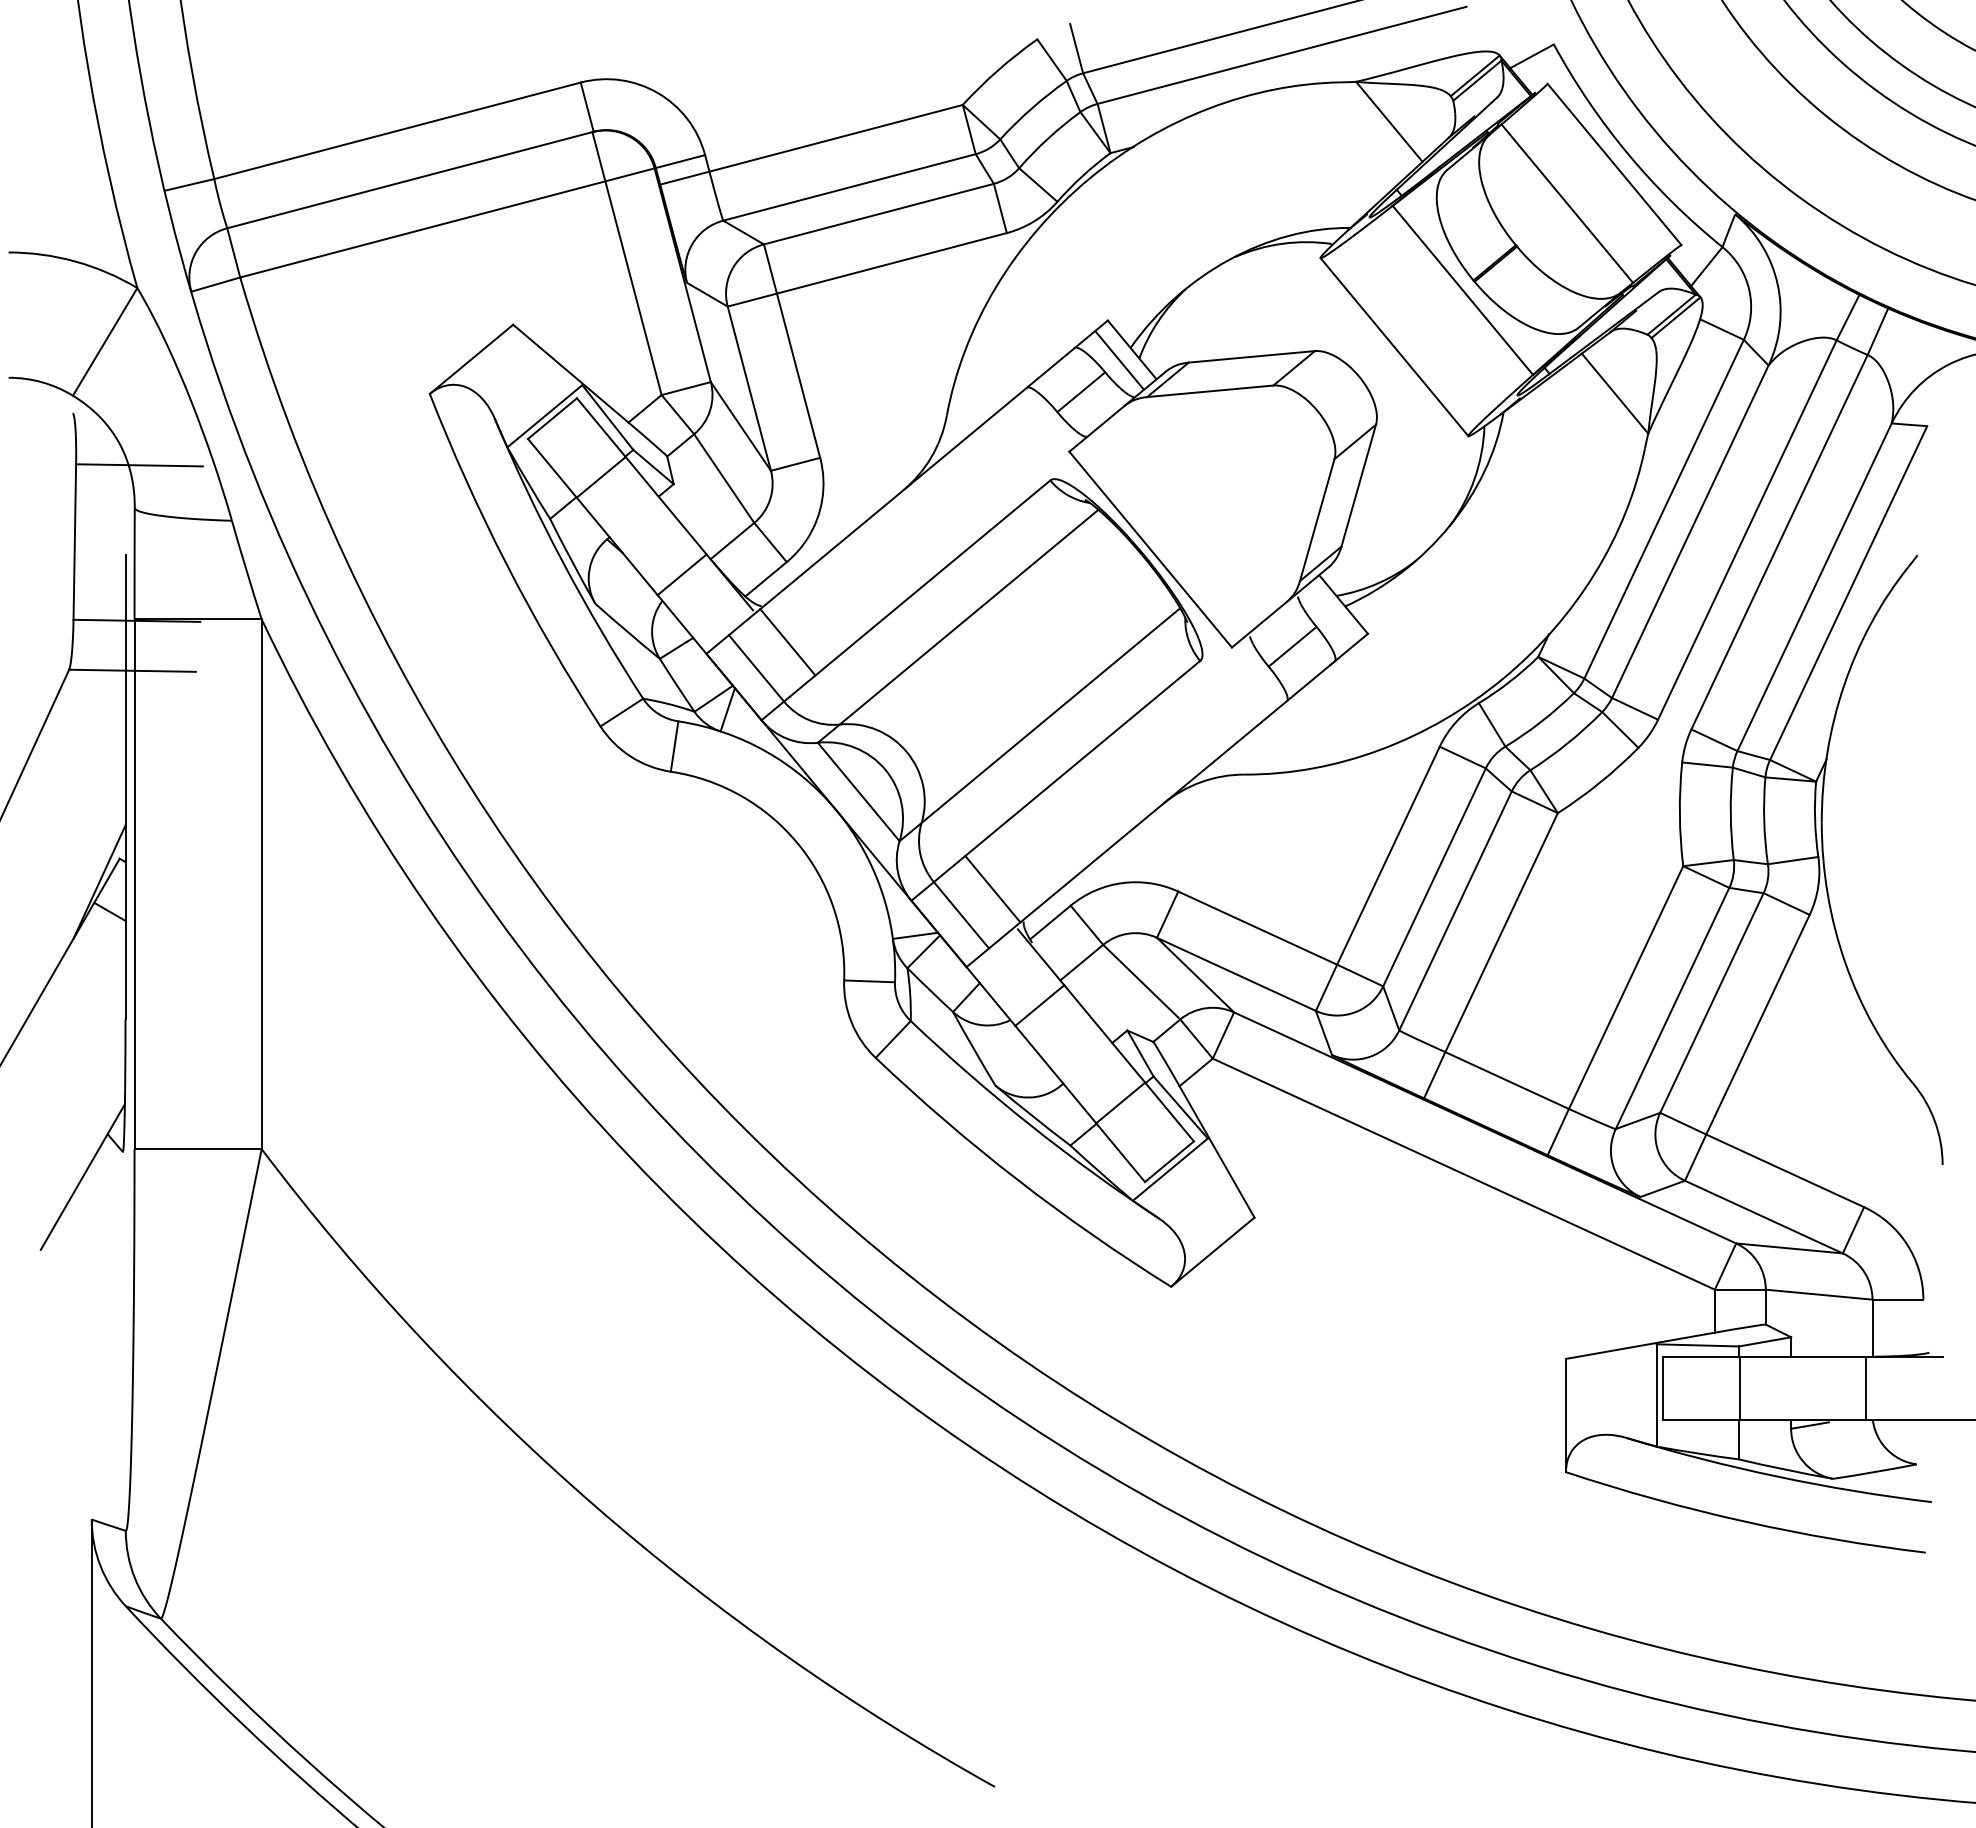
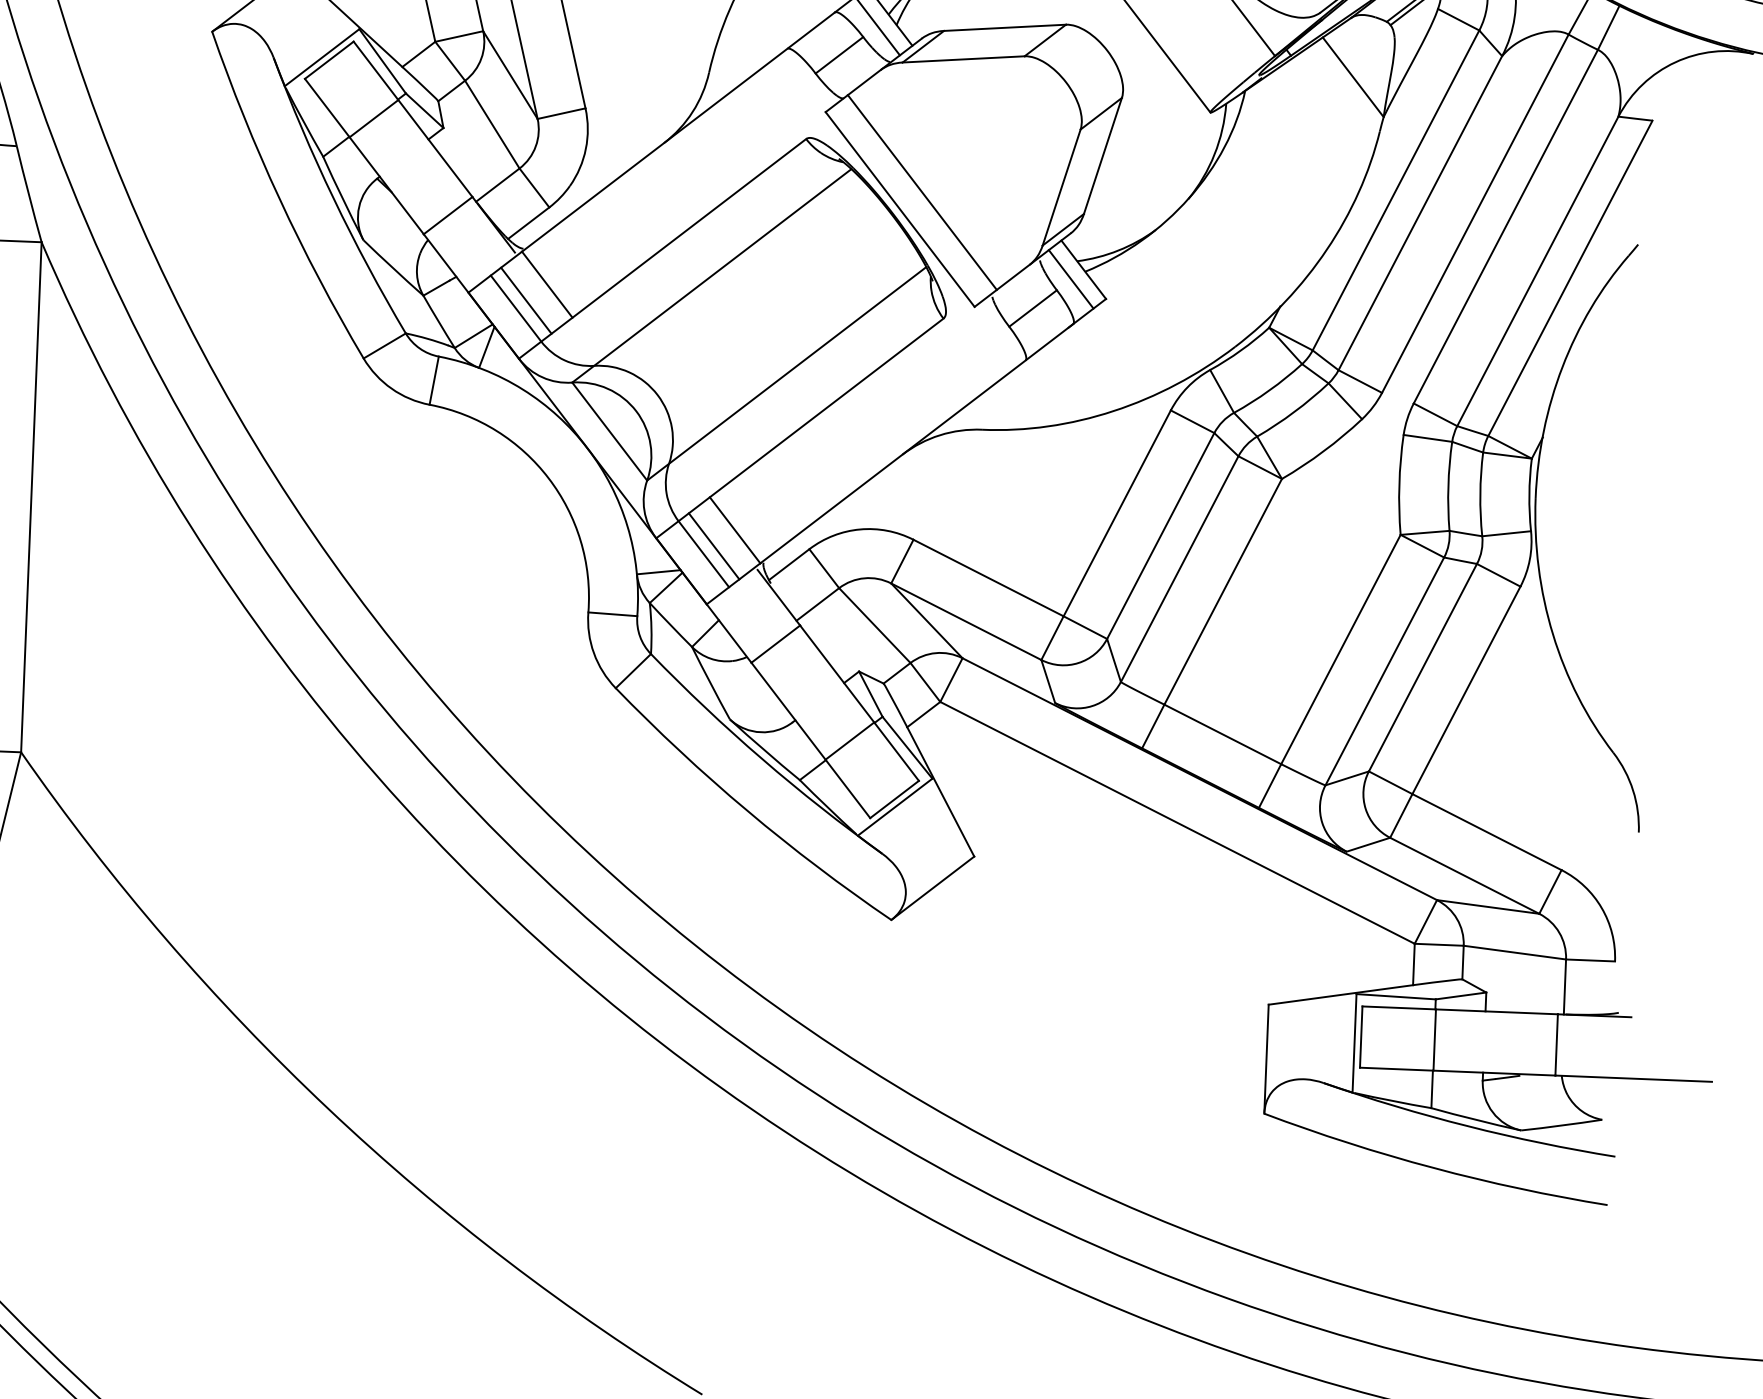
line: (1172, 531) -> (921, 192), added
line: (1330, 614) -> (1070, 278), added
line: (766, 659) -> (526, 300), added
line: (971, 906) -> (713, 546), added

